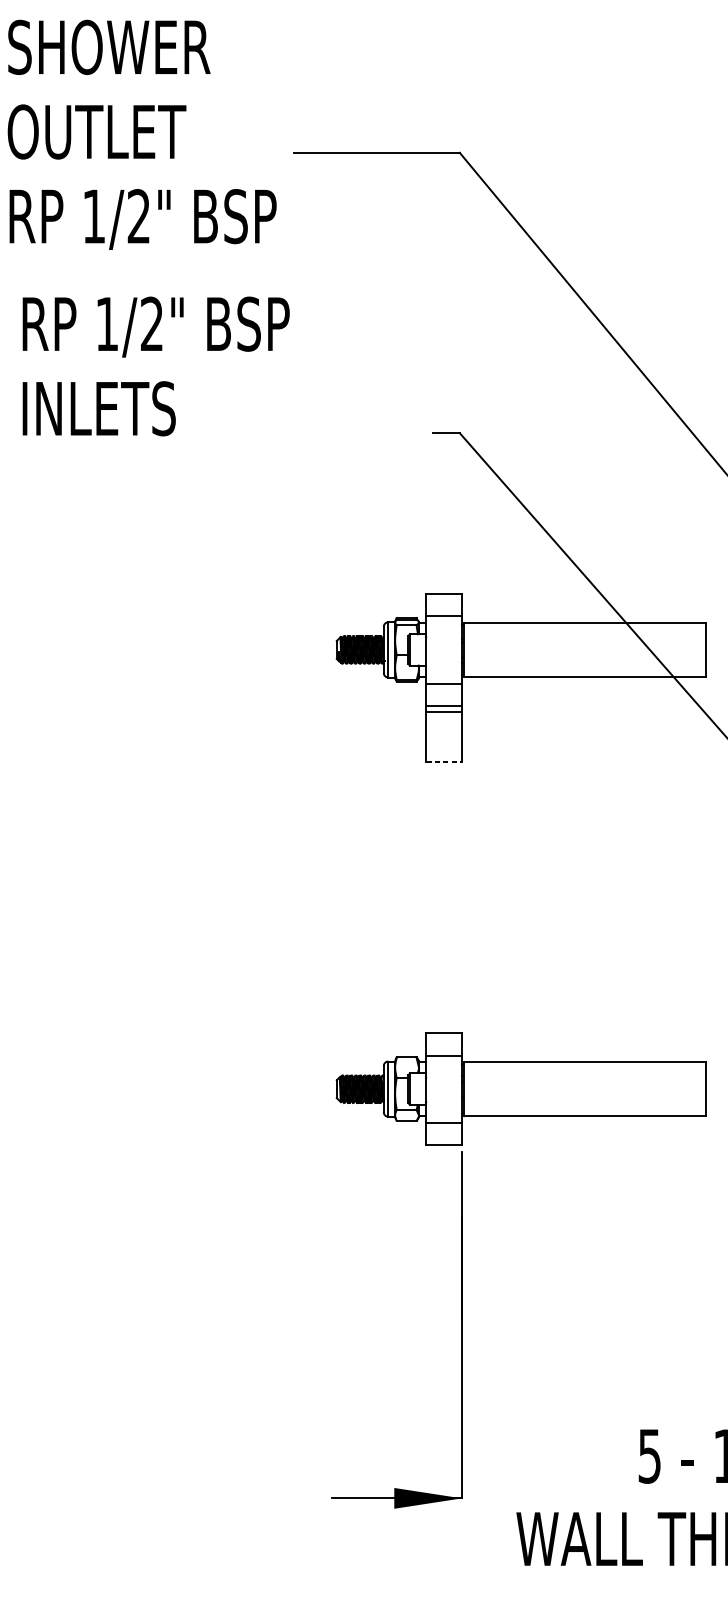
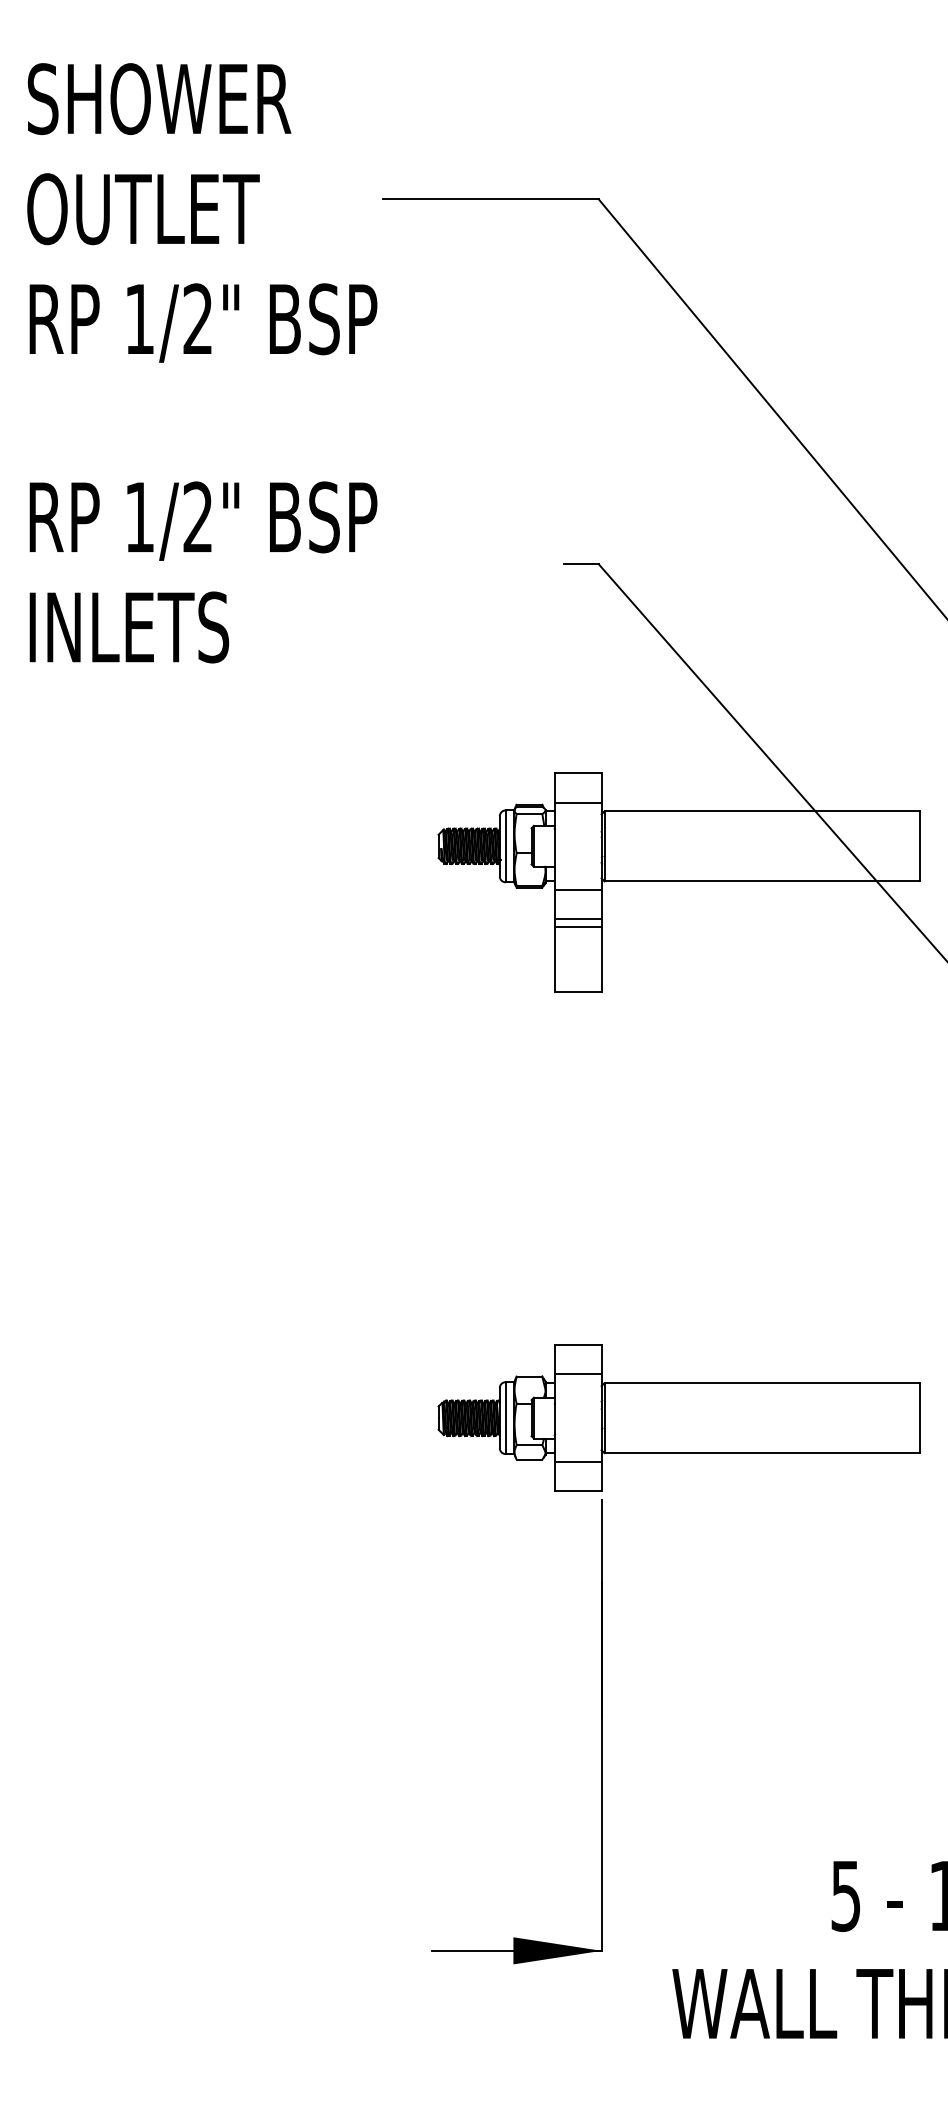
text: (142, 134) -> (202, 212), moved
text: (156, 366) -> (203, 572), moved
line: (444, 762) -> (578, 992), dashed -> solid

